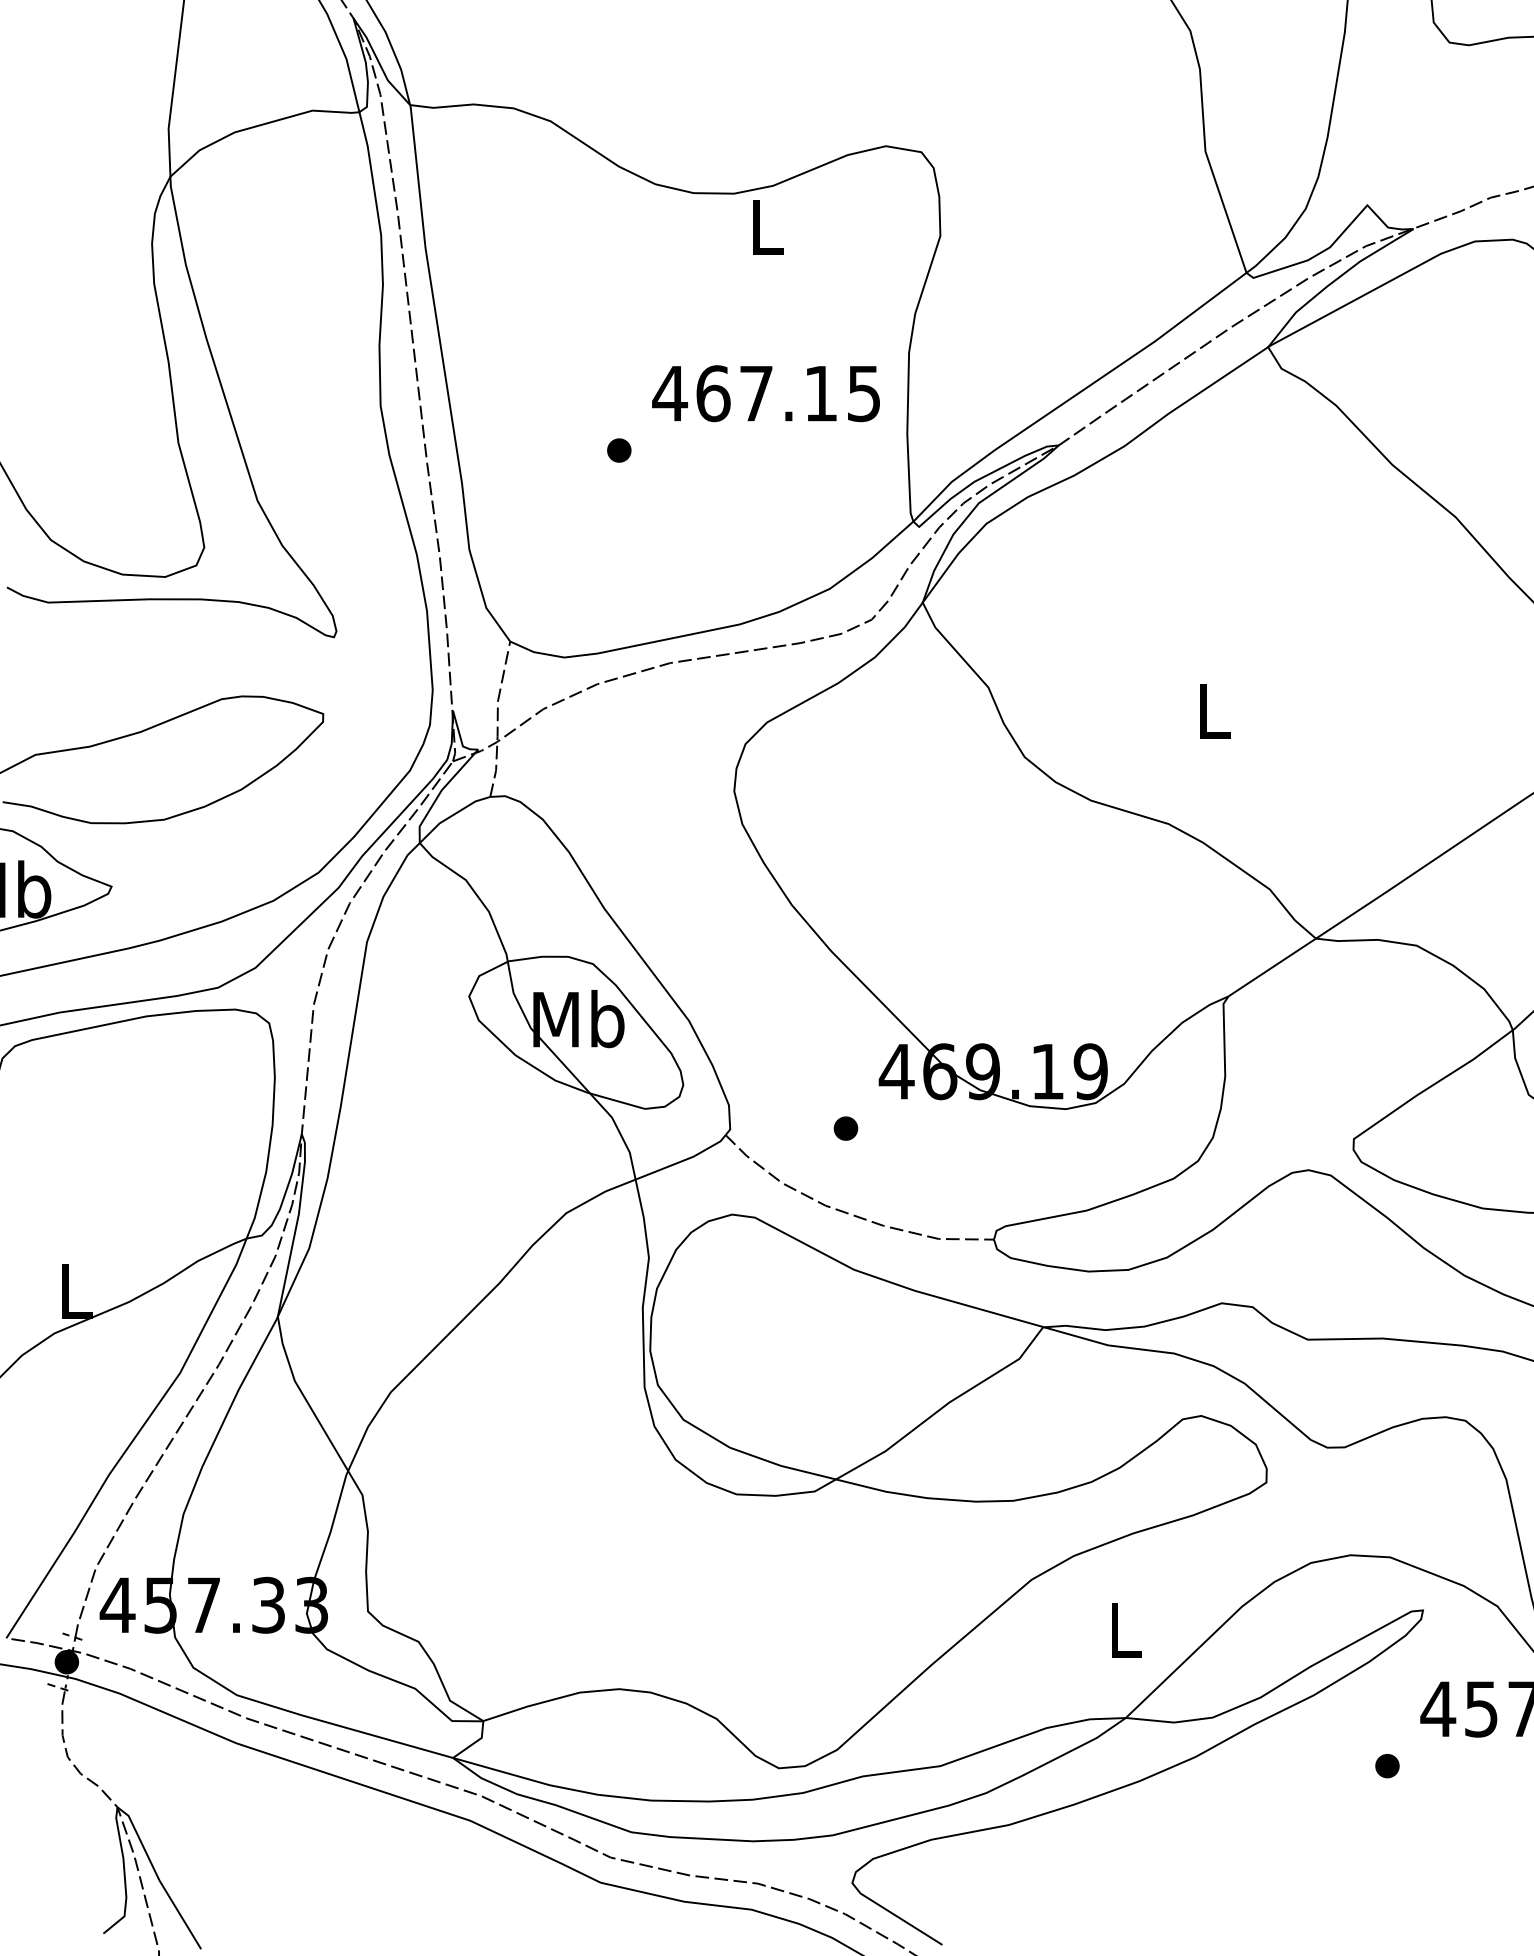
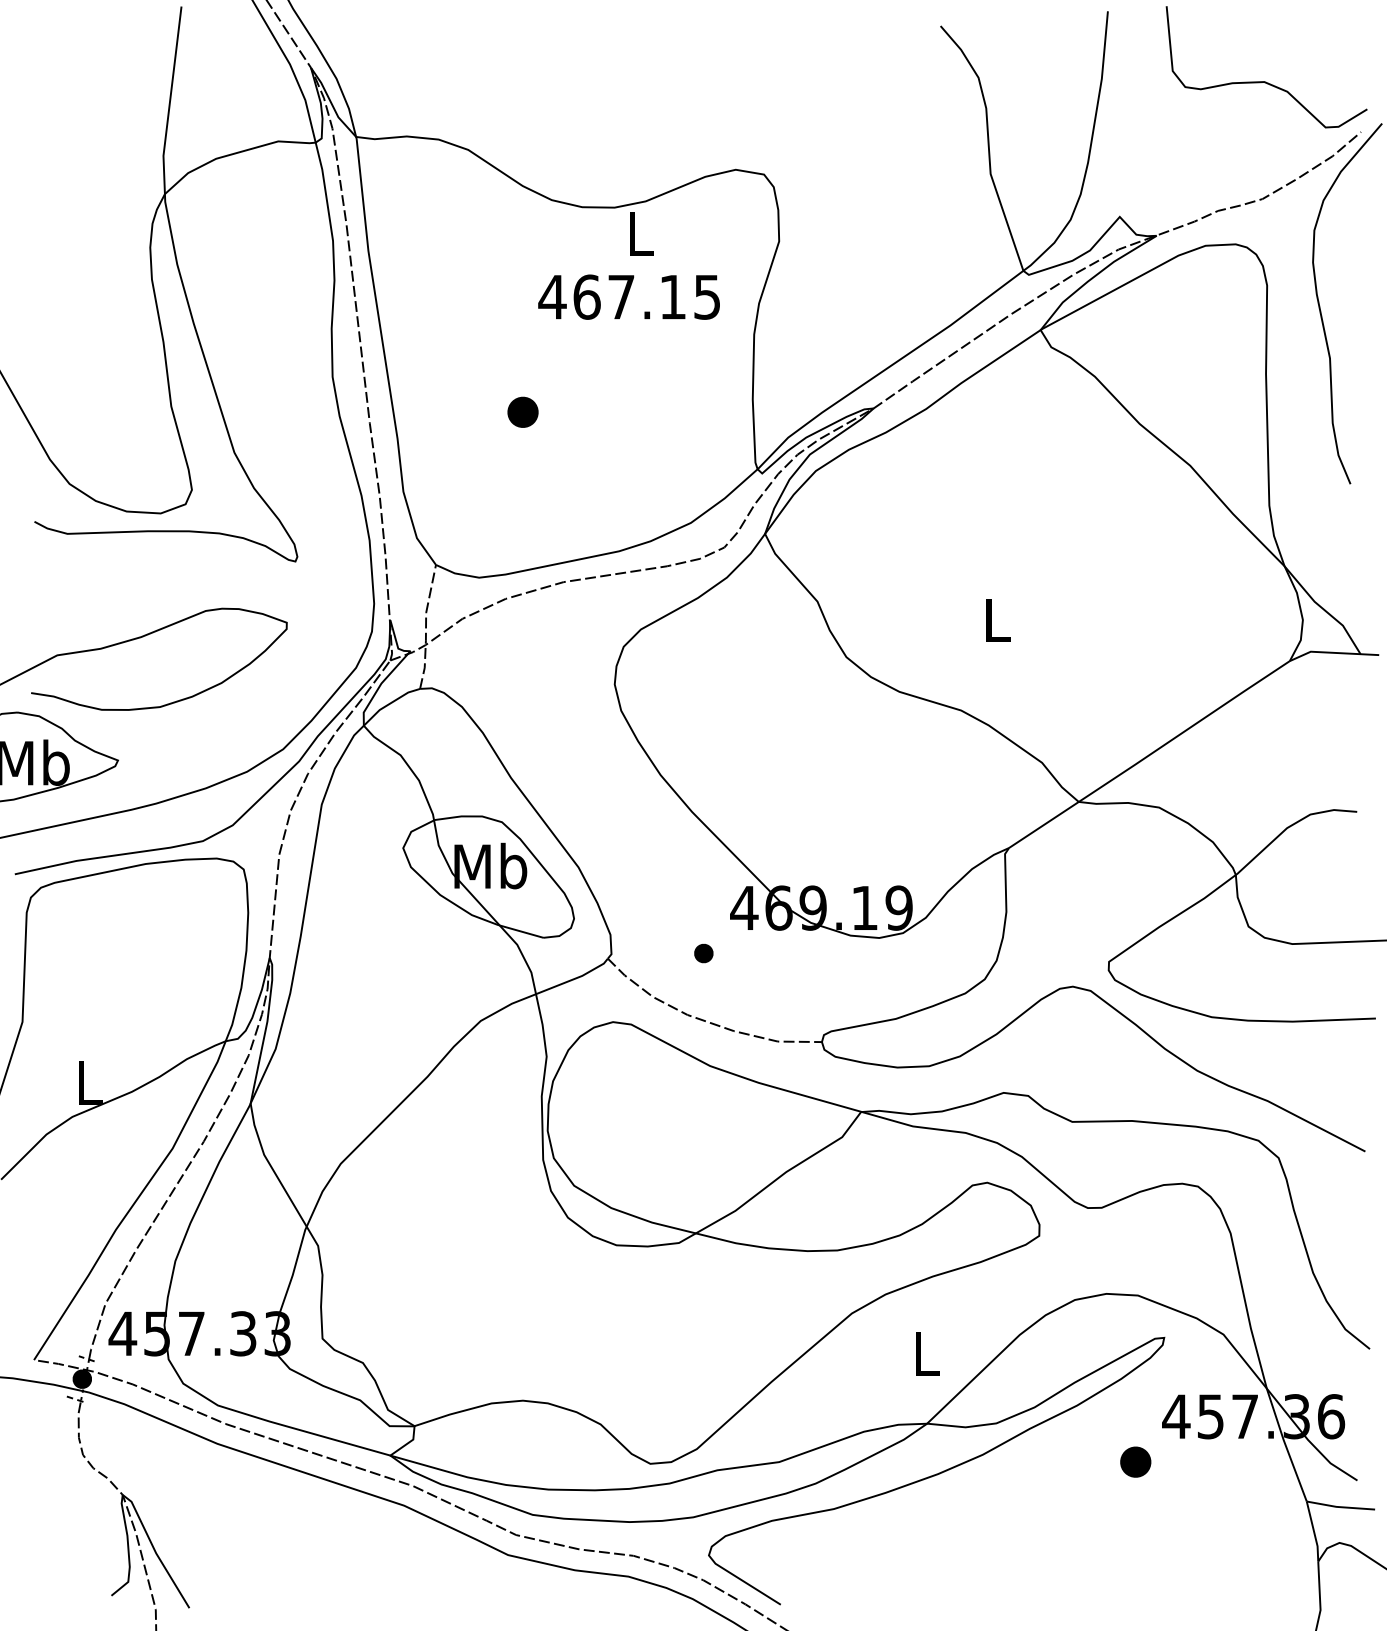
text: (765, 392) -> (628, 296), moved
part: (618, 450) -> (522, 412), size x1.6
part: (1387, 1765) -> (1135, 1461), size x1.6

